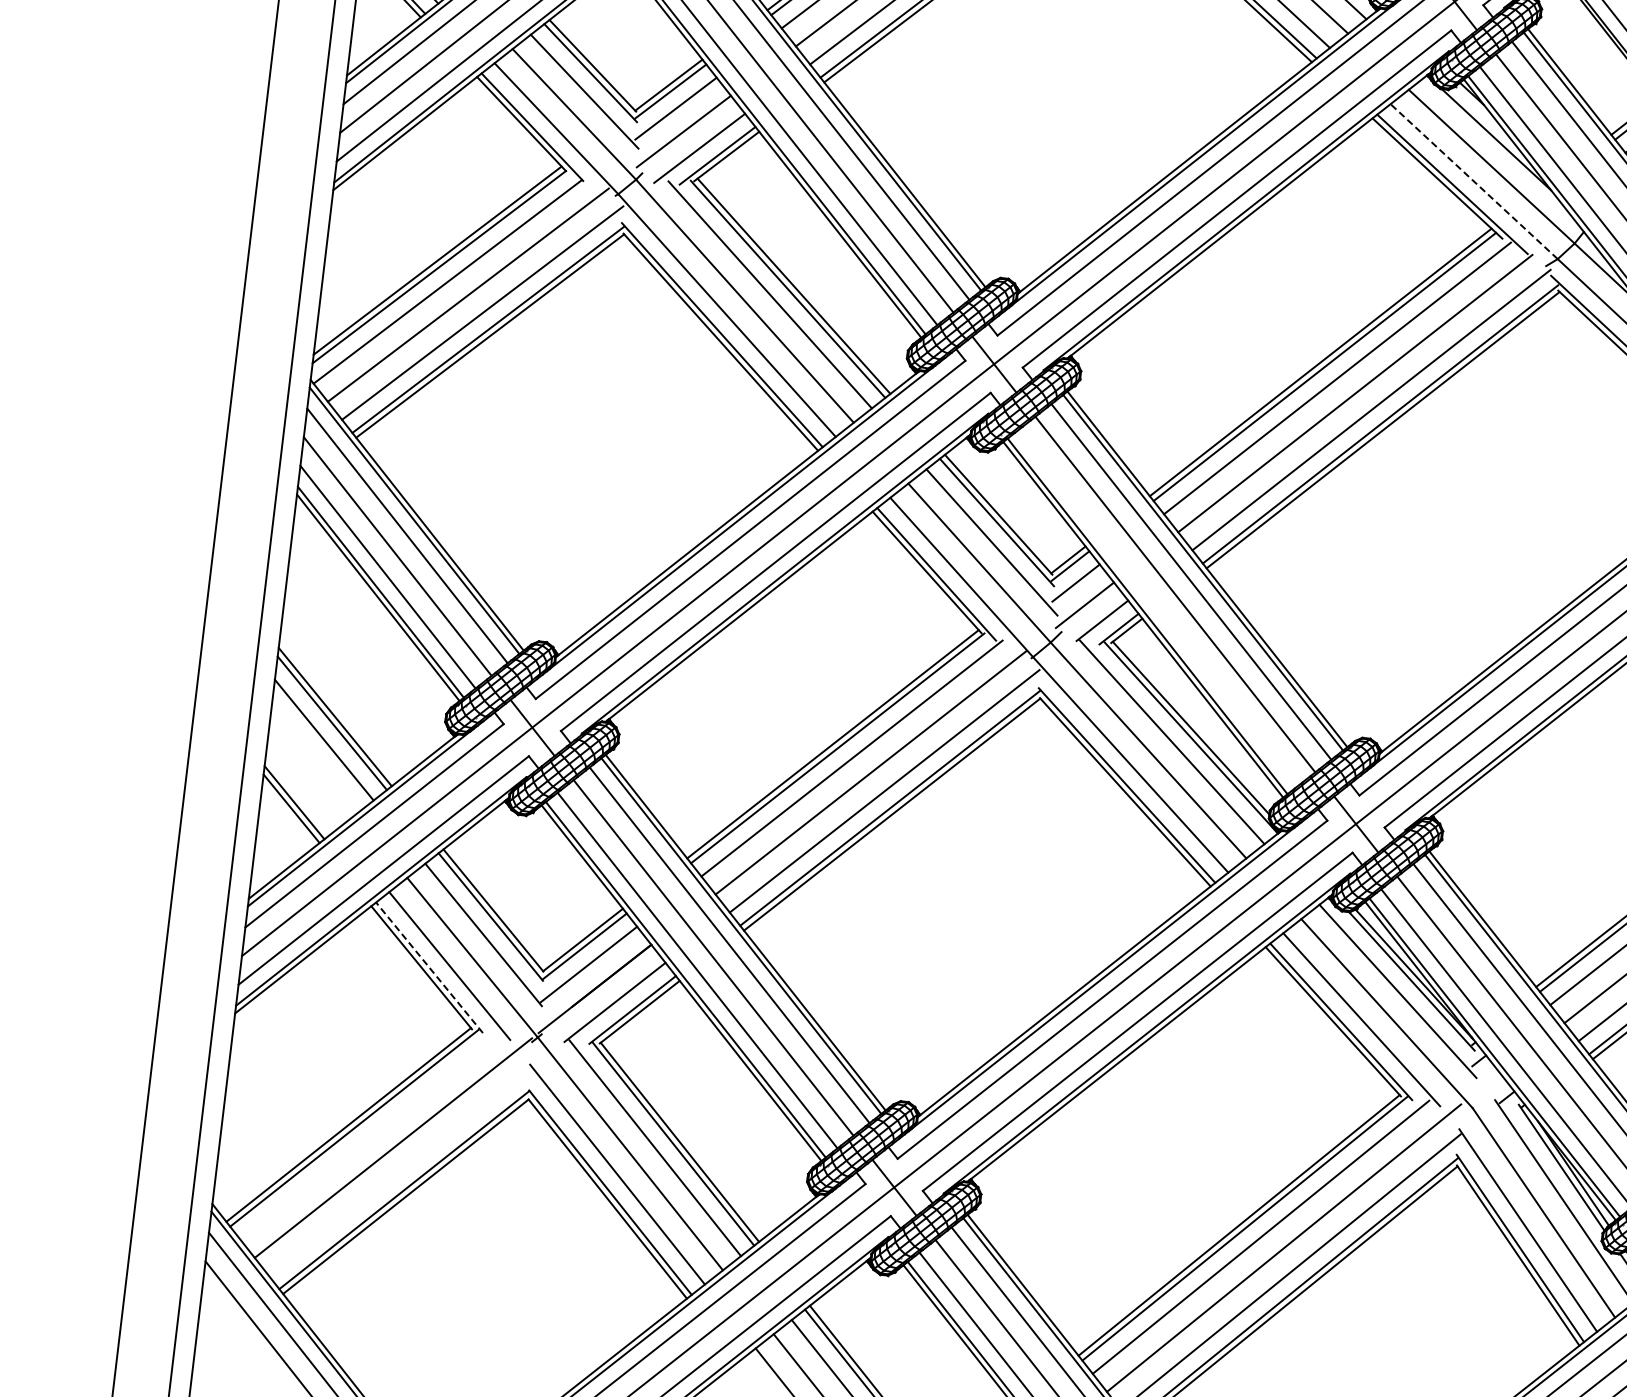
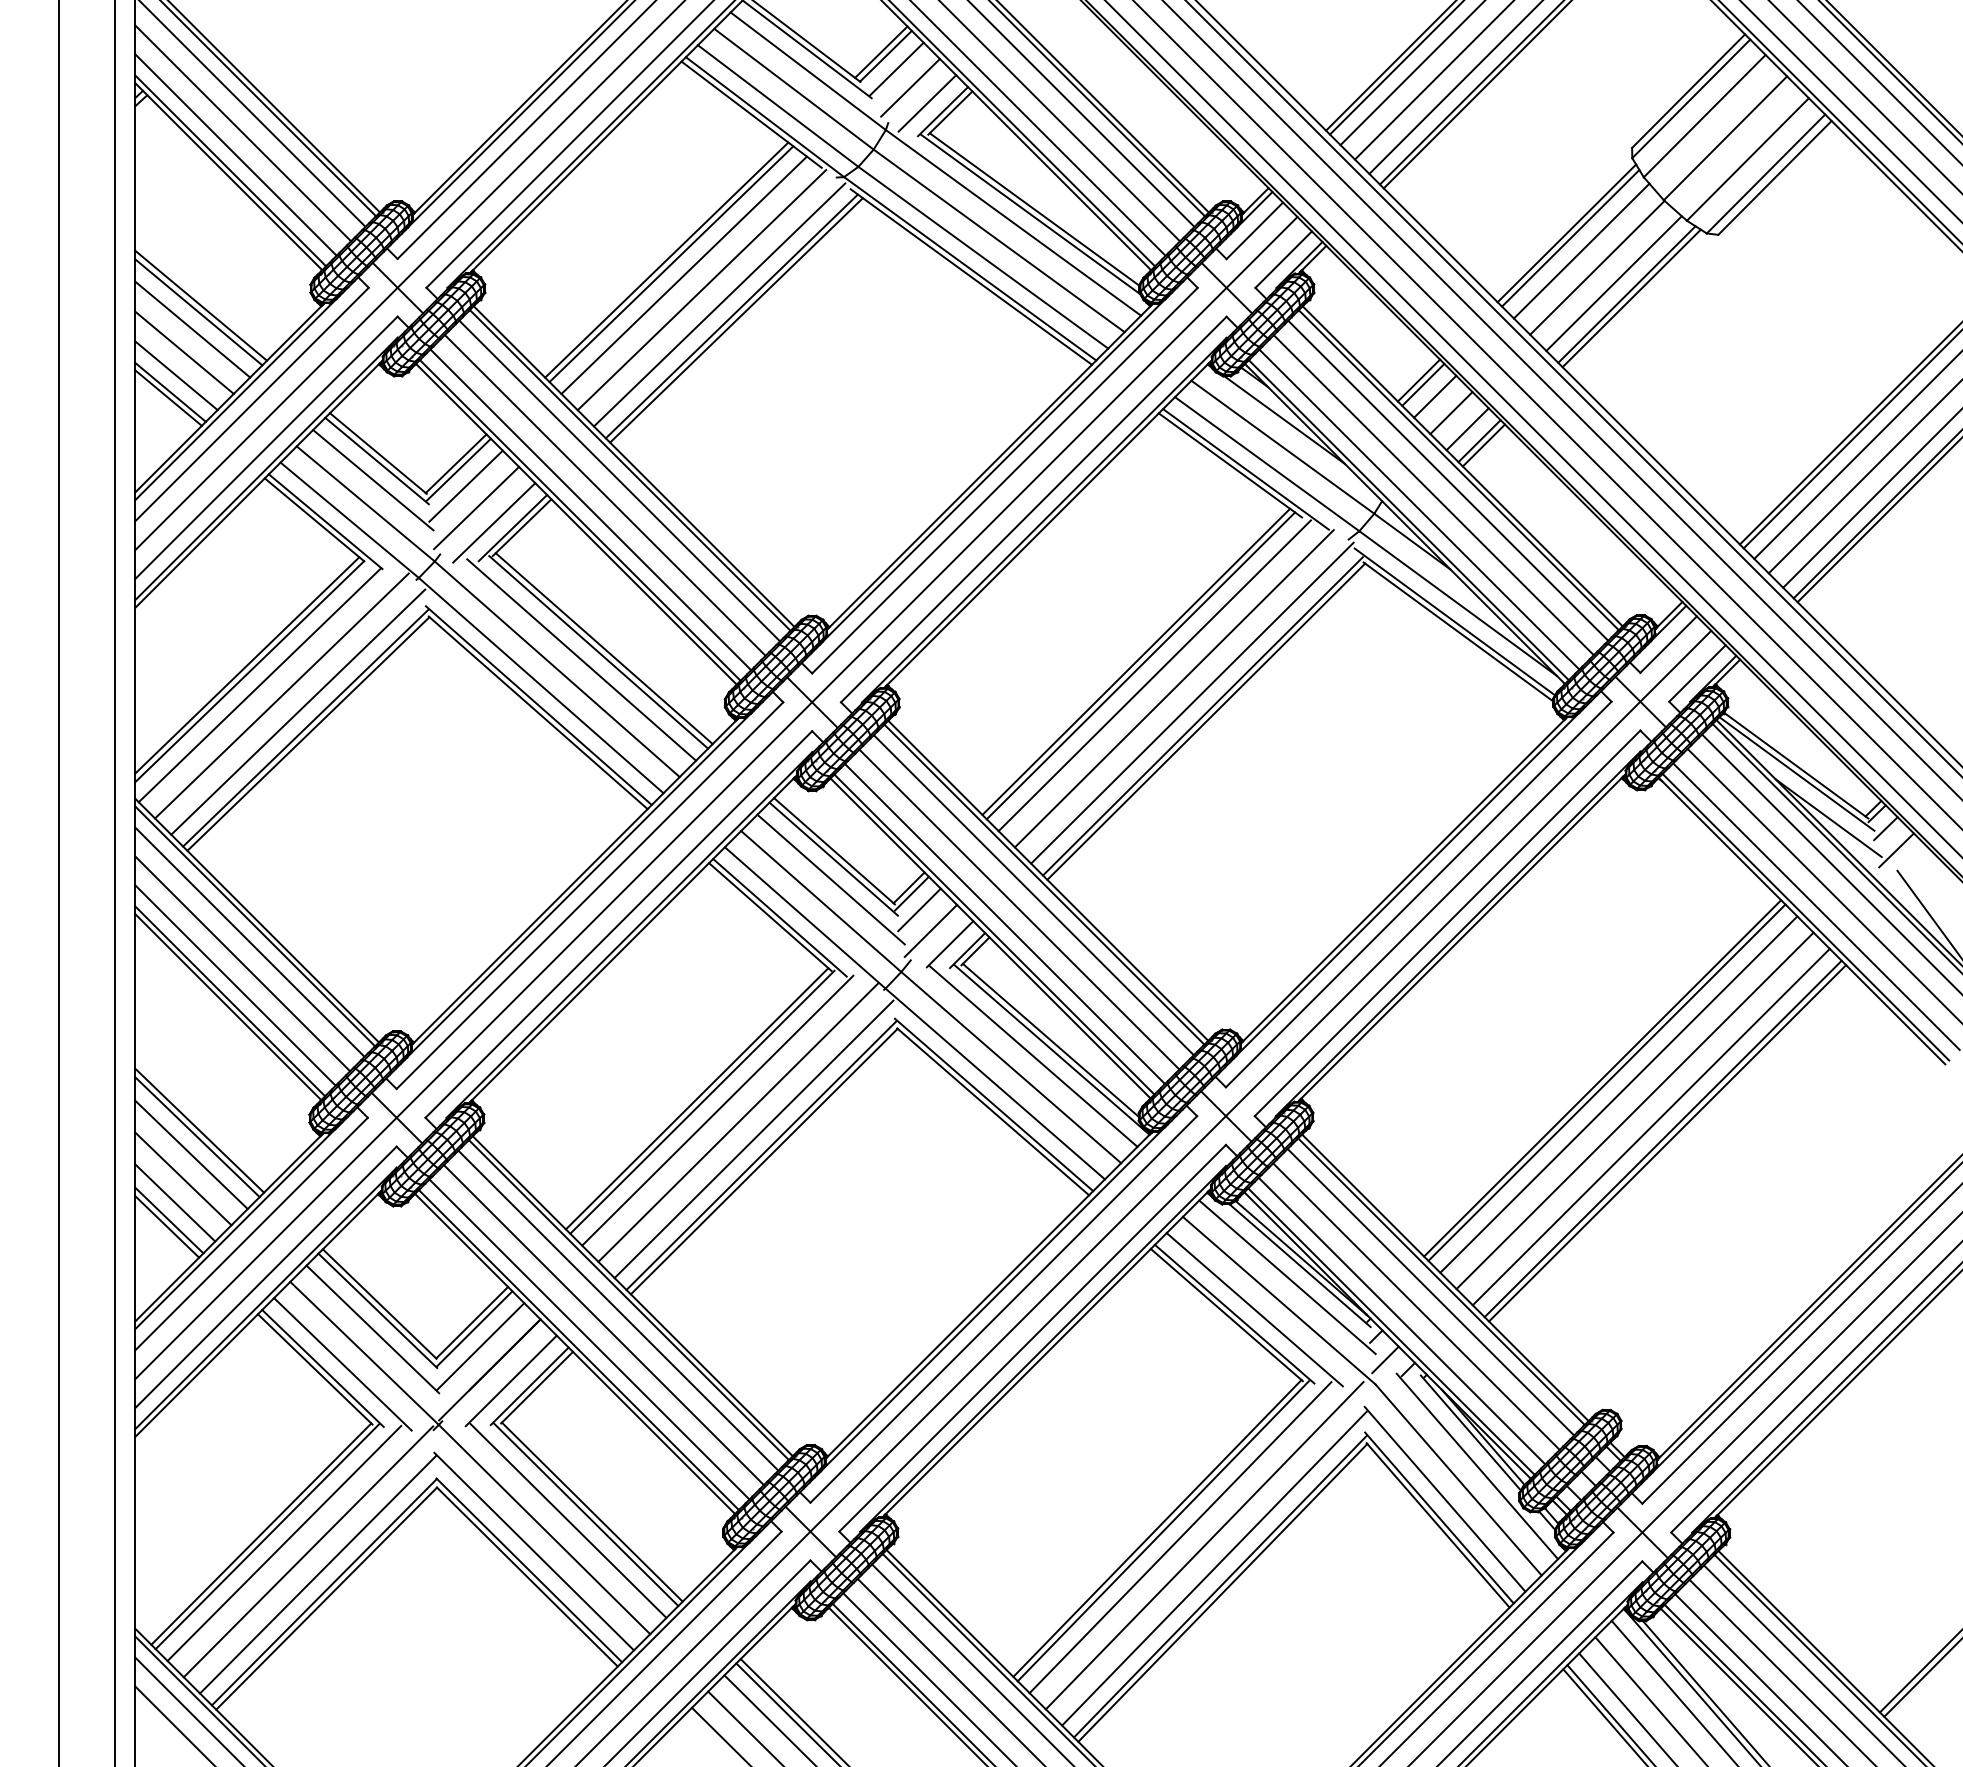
line: (1474, 181) -> (1267, 464), dashed -> solid
line: (1159, 607) -> (1005, 924), added
line: (313, 762) -> (183, 1178), added
line: (302, 785) -> (175, 1202), added
line: (429, 967) -> (322, 1368), dashed -> solid
line: (1485, 1084) -> (1385, 1359), added
line: (370, 1137) -> (284, 1543), added
line: (400, 1171) -> (318, 1574), added

